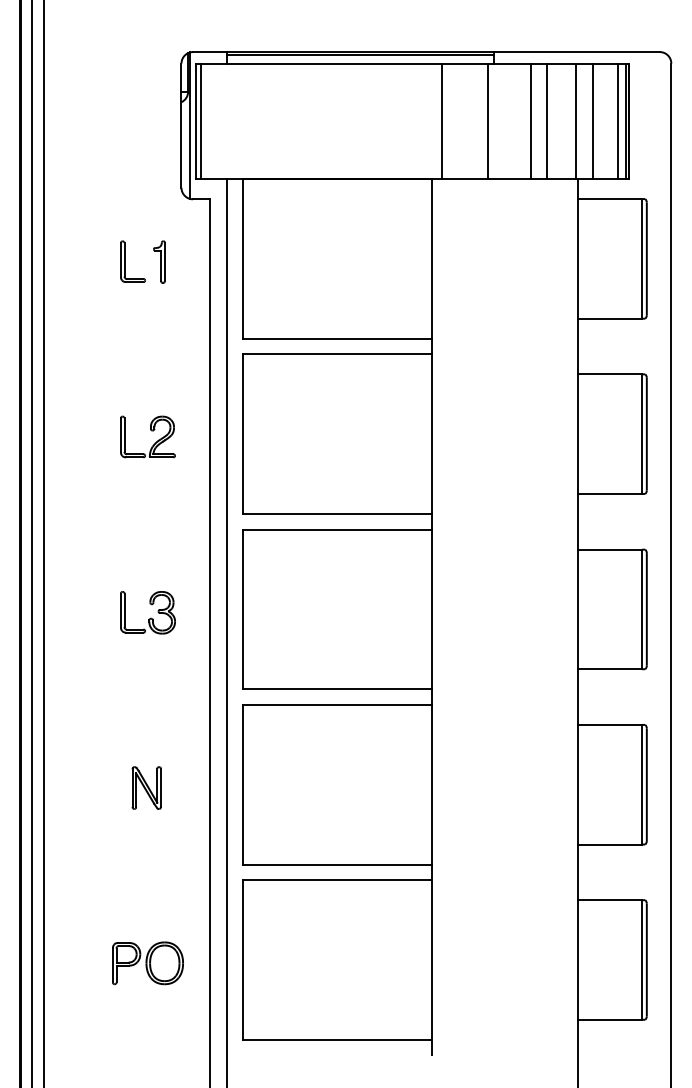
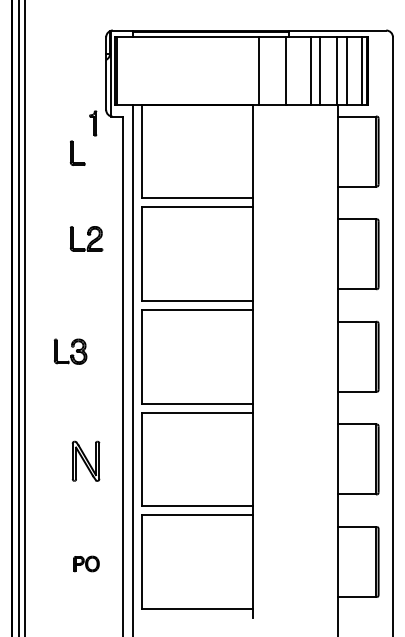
part: (159, 262) -> (93, 123), moved
part: (147, 436) -> (86, 238), moved
part: (147, 612) -> (70, 351), moved
part: (146, 788) -> (85, 461), size x1.6
part: (147, 962) -> (86, 563), size x0.6

